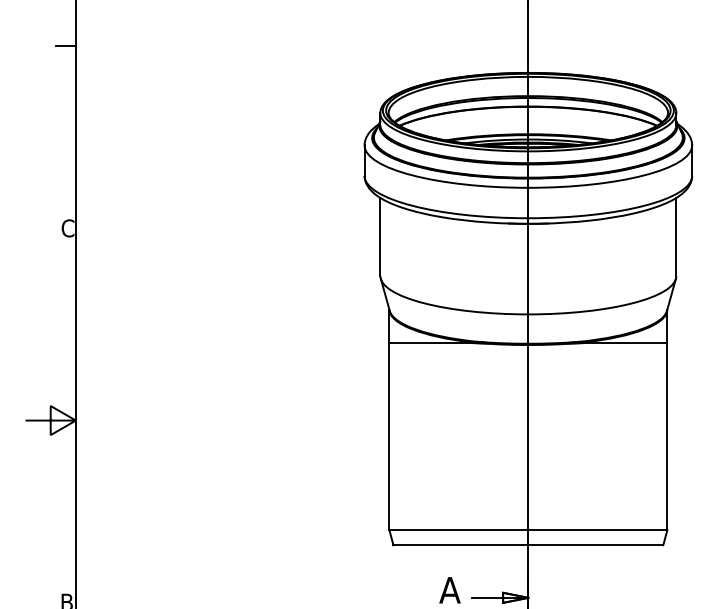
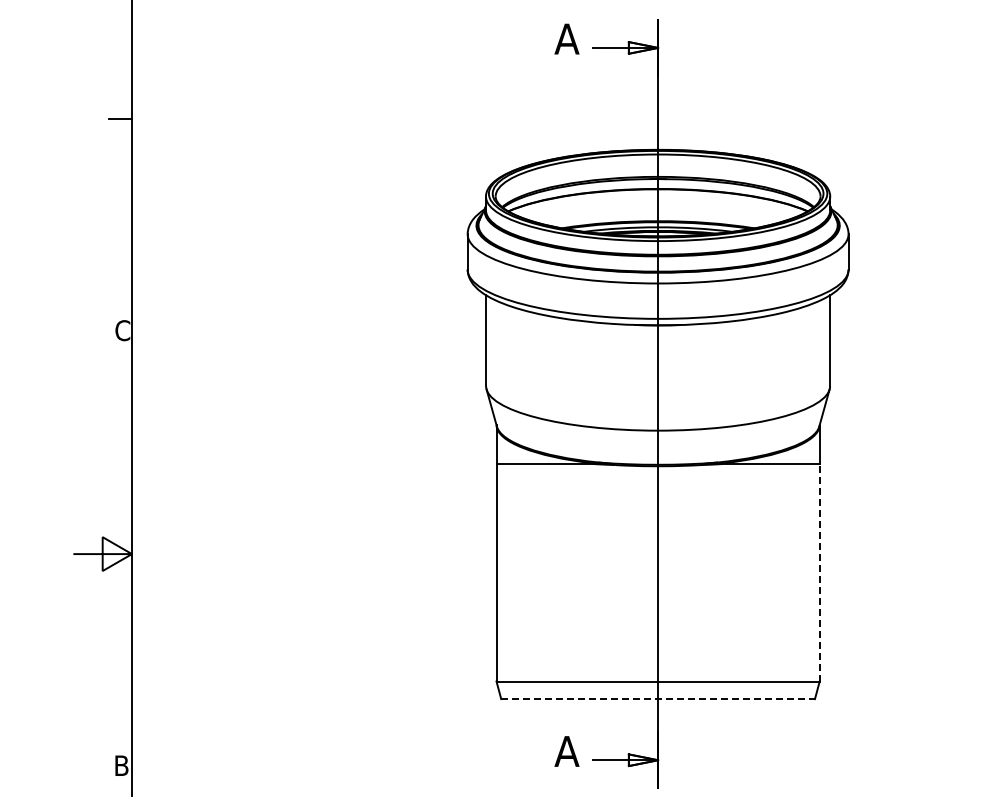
line: (667, 436) -> (819, 572), solid -> dashed
line: (528, 545) -> (658, 699), solid -> dashed

